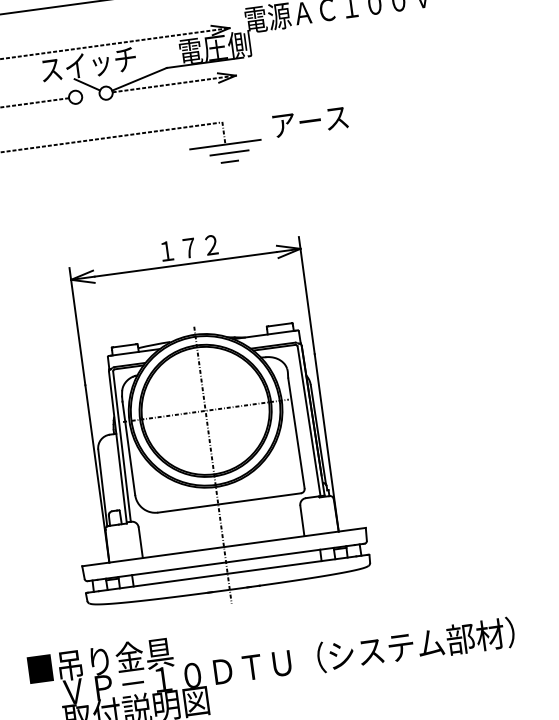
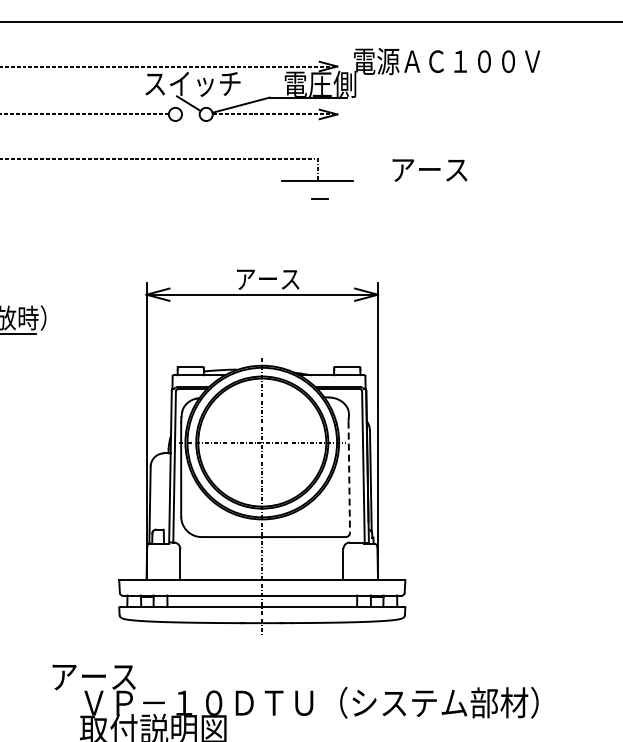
text: (310, 122) -> (429, 170), moved
line: (229, 153) -> (320, 190), removed
text: (189, 248) -> (268, 279), １７２ -> アース
line: (296, 433) -> (349, 477), solid -> dashed
text: (100, 660) -> (124, 675), ■吊り金具 -> アース

